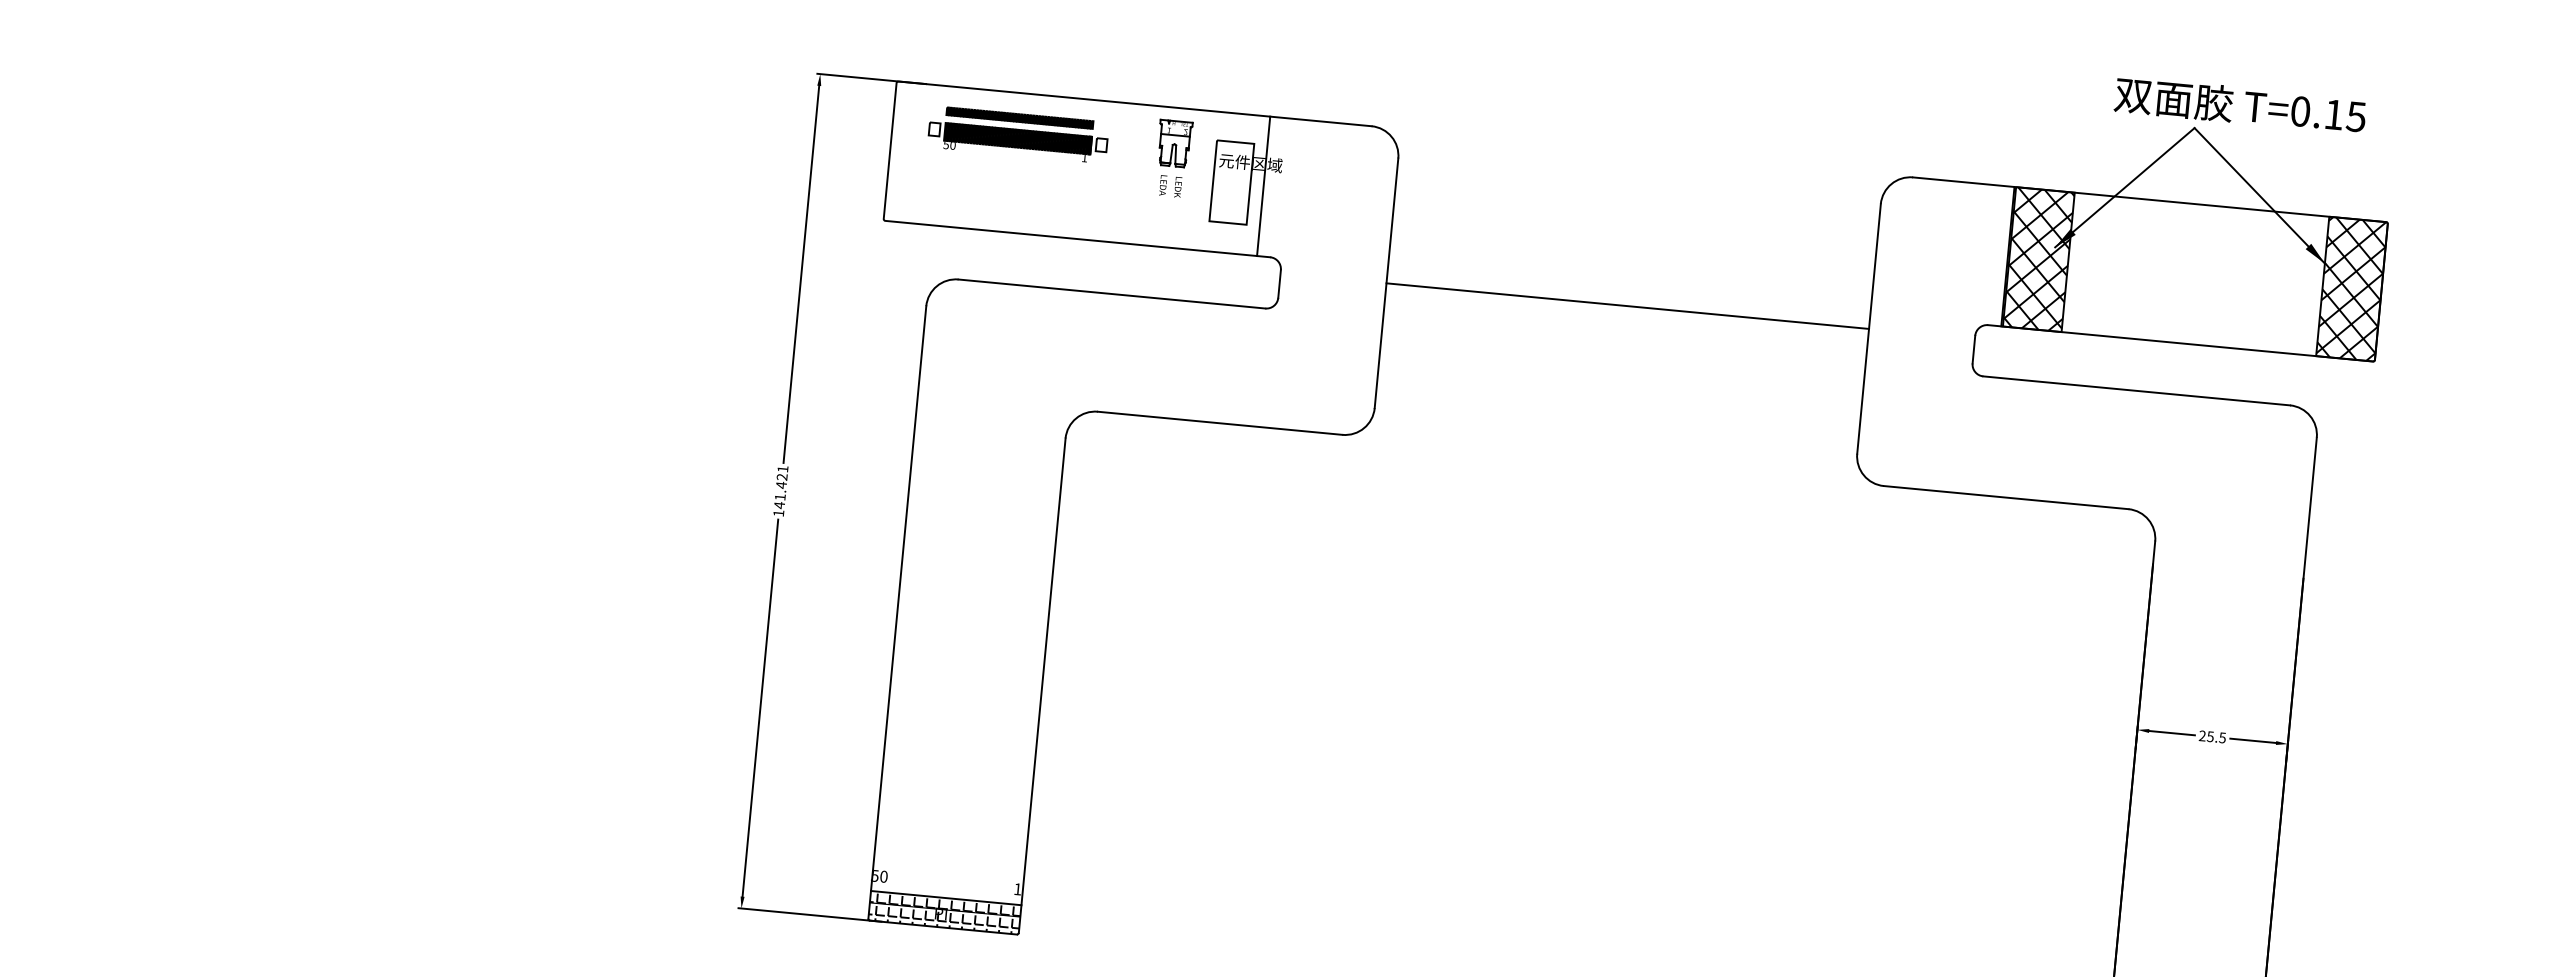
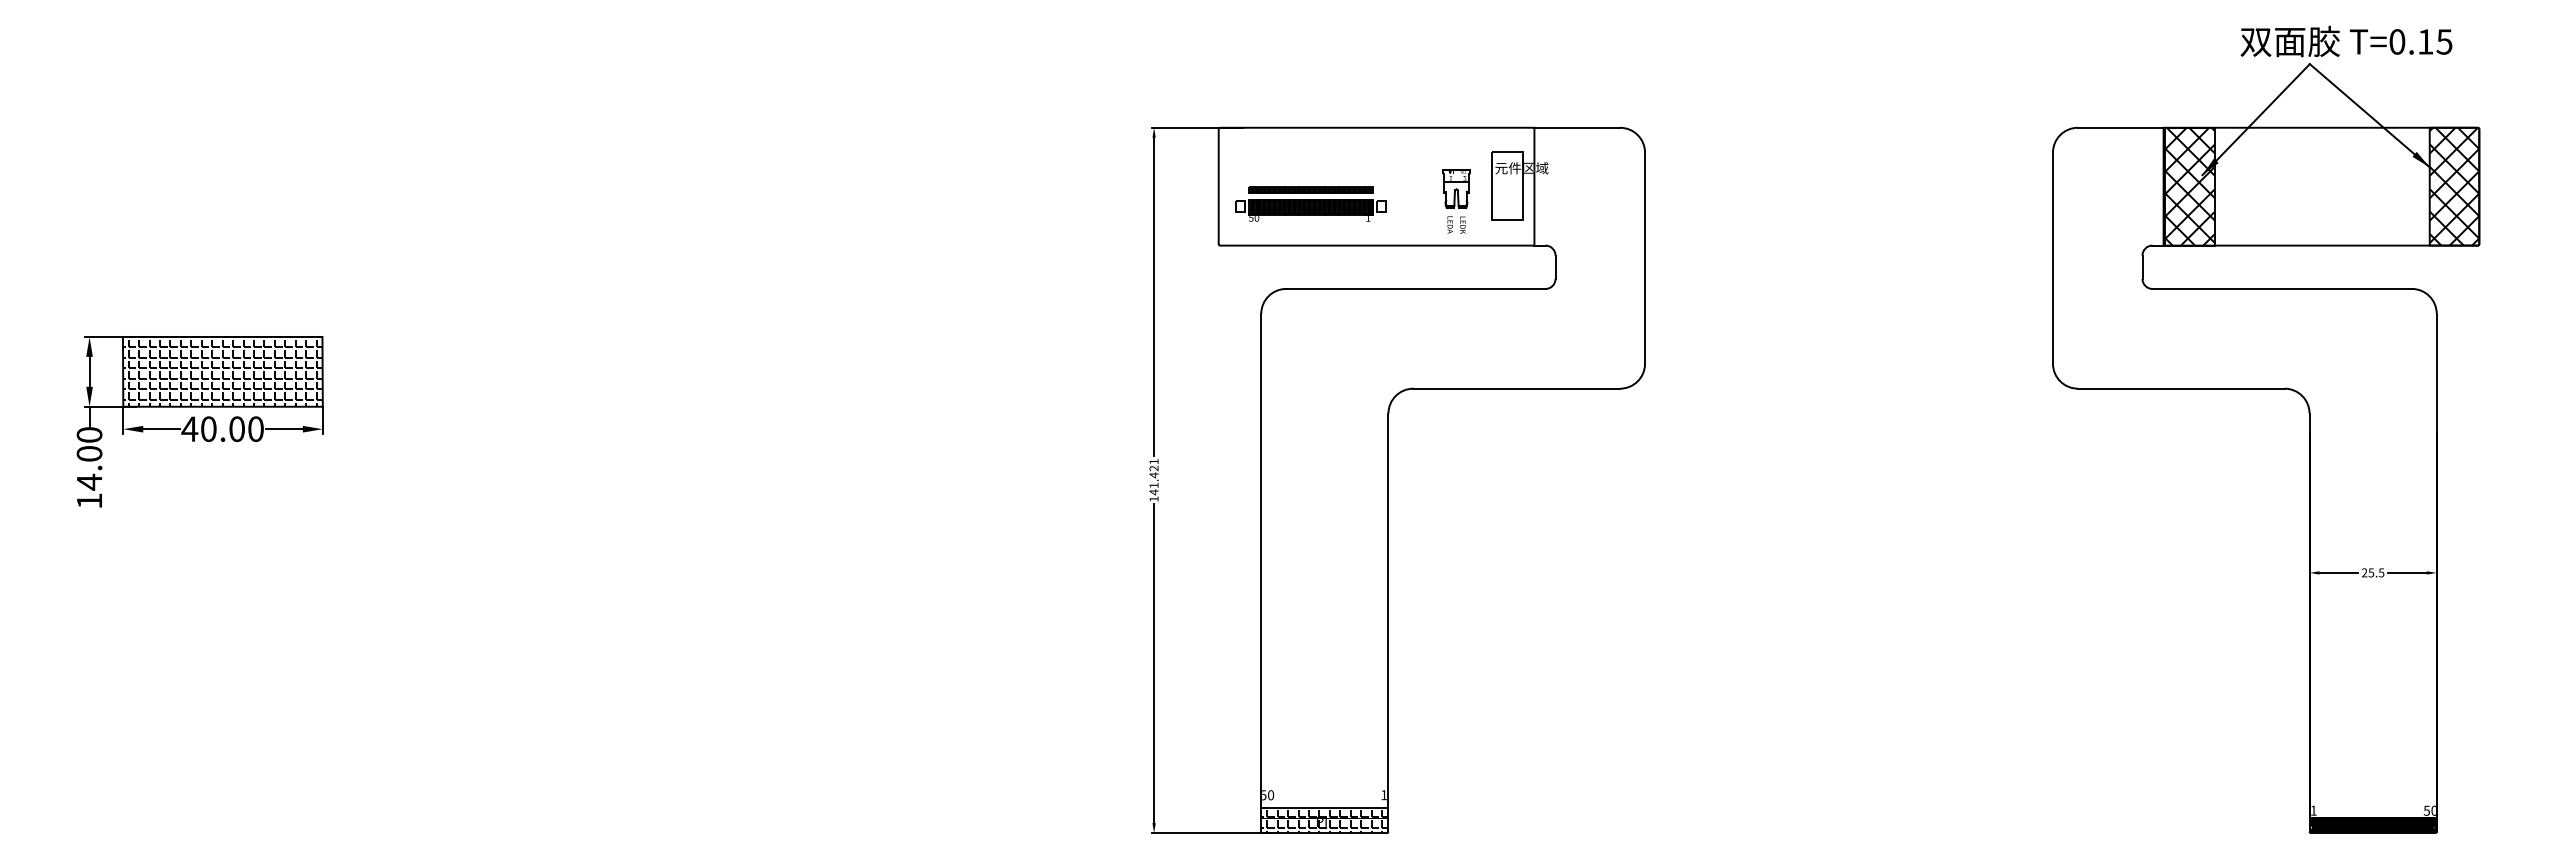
part: (1018, 134) -> (1310, 203), moved
part: (1173, 158) -> (1456, 201), moved
line: (1627, 306) -> (1848, 258), removed

